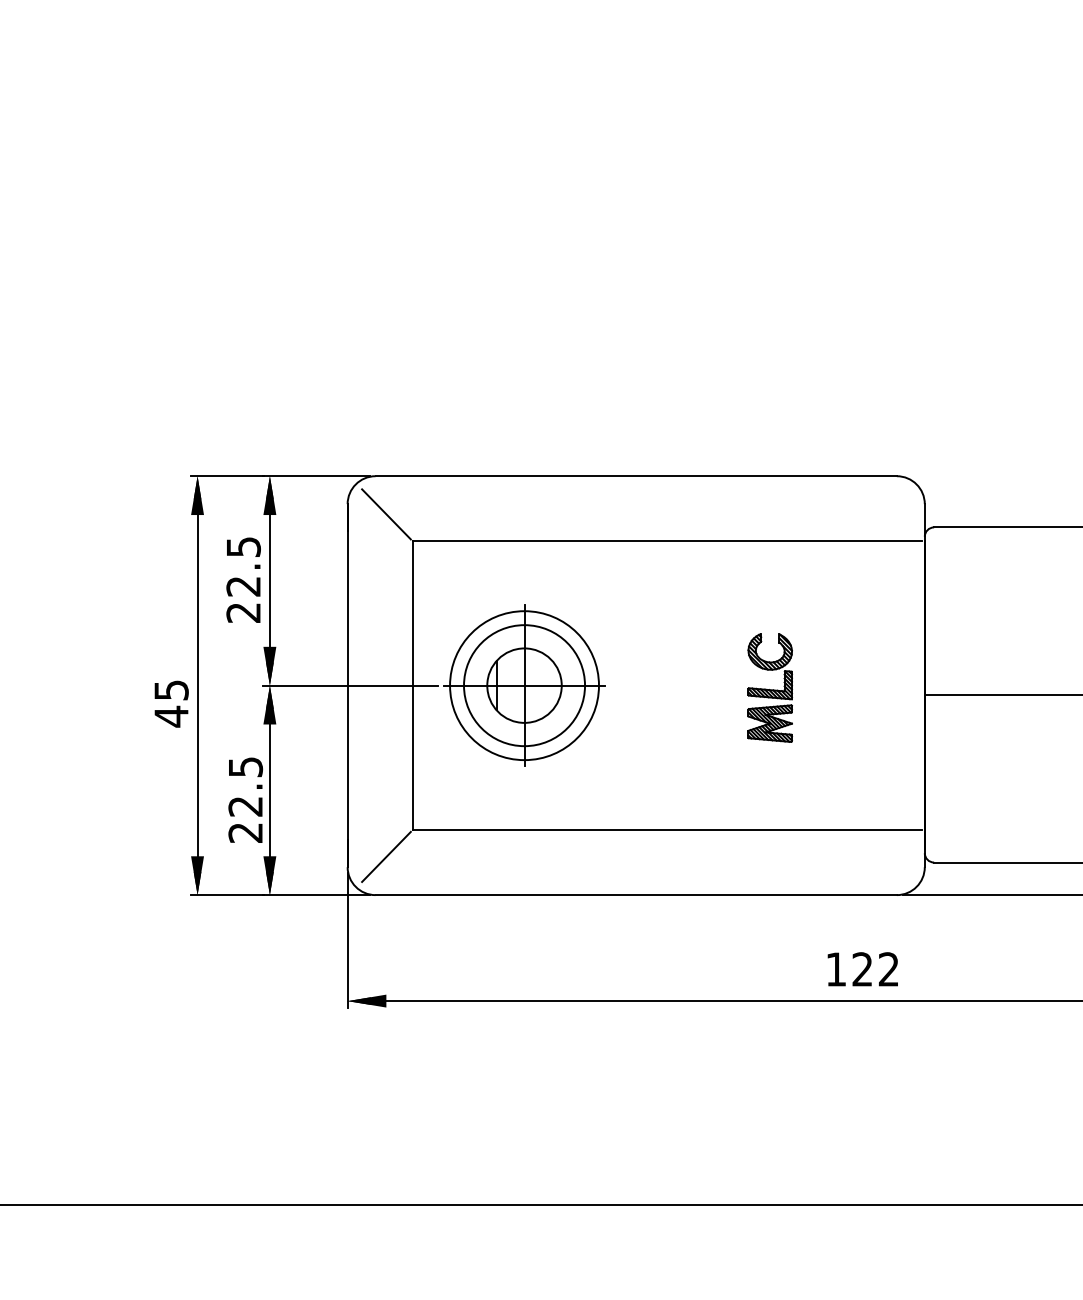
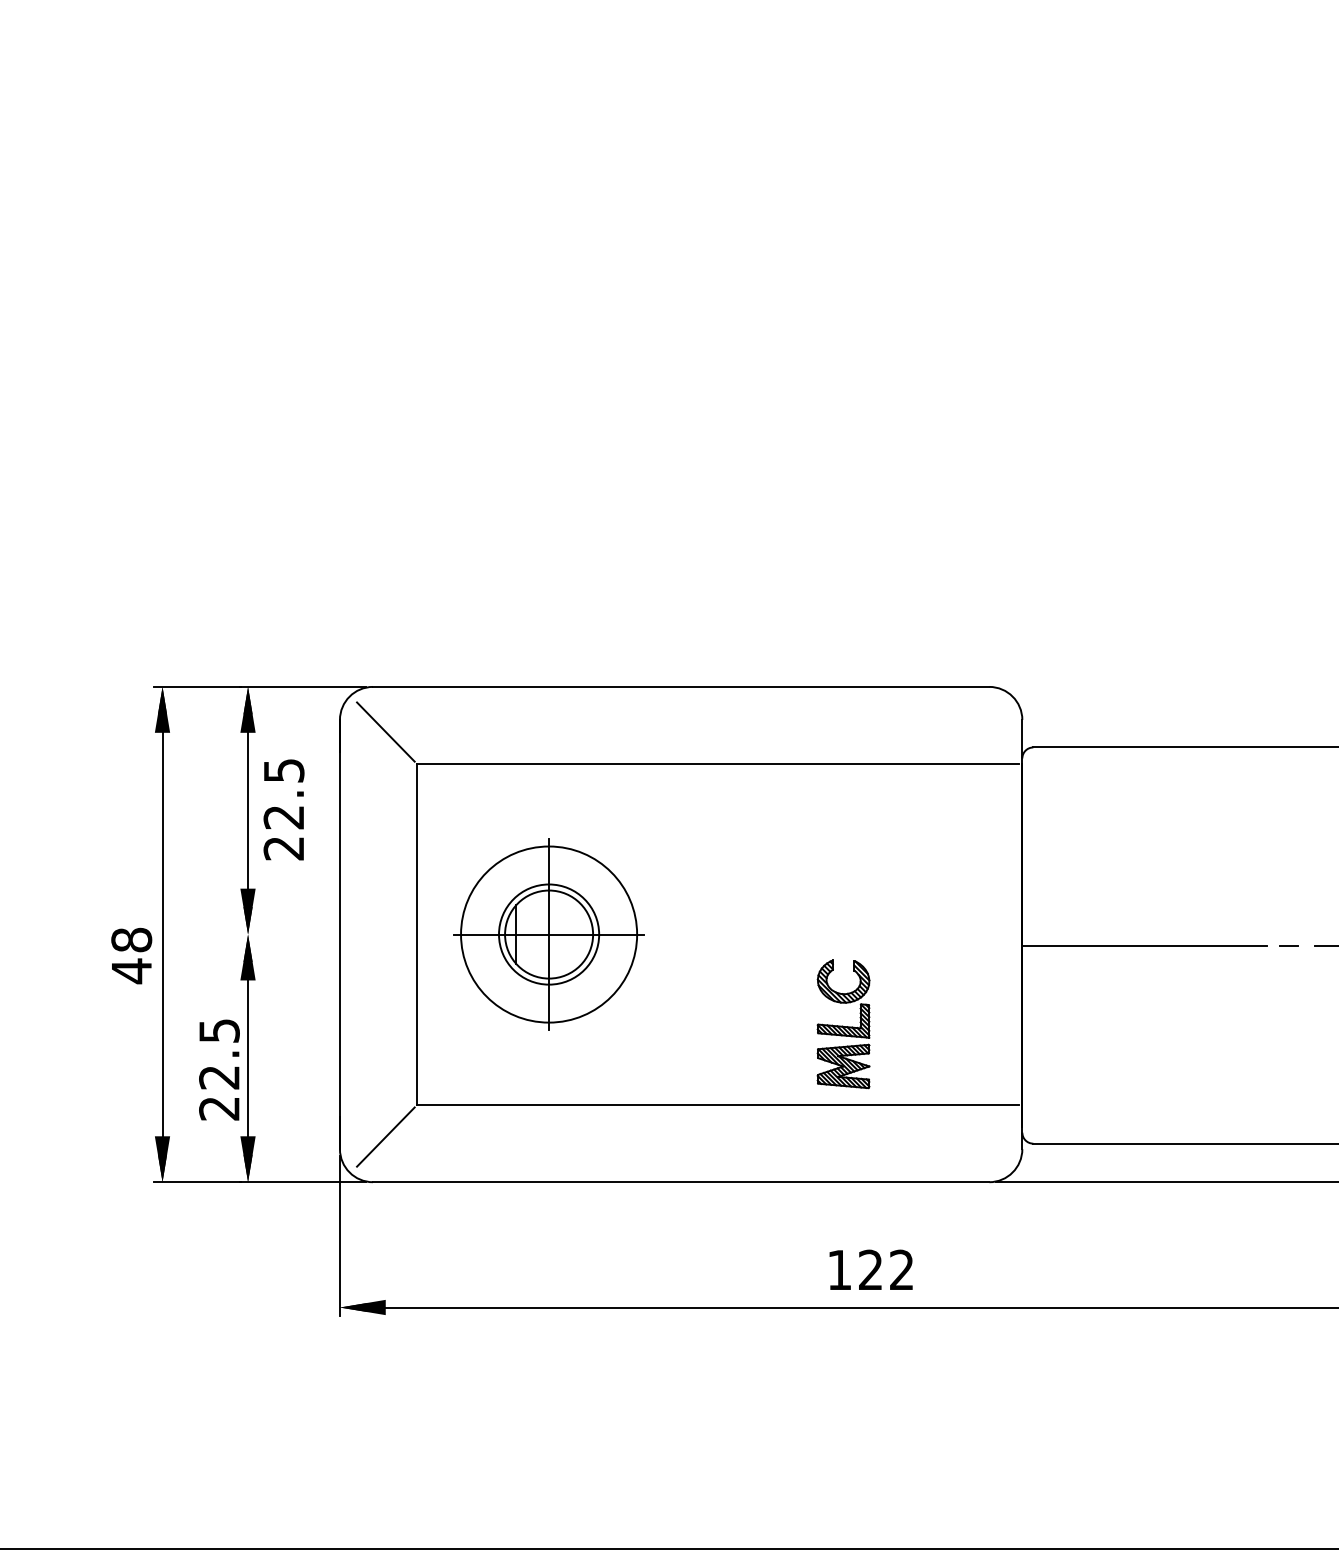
text: (243, 579) -> (283, 809), moved
line: (349, 685) -> (342, 934), removed
circle: (524, 685) -> (548, 934), size x0.7
part: (770, 688) -> (843, 1024), moved
text: (171, 689) -> (131, 939), 45 -> 48
text: (862, 968) -> (870, 1269), moved

